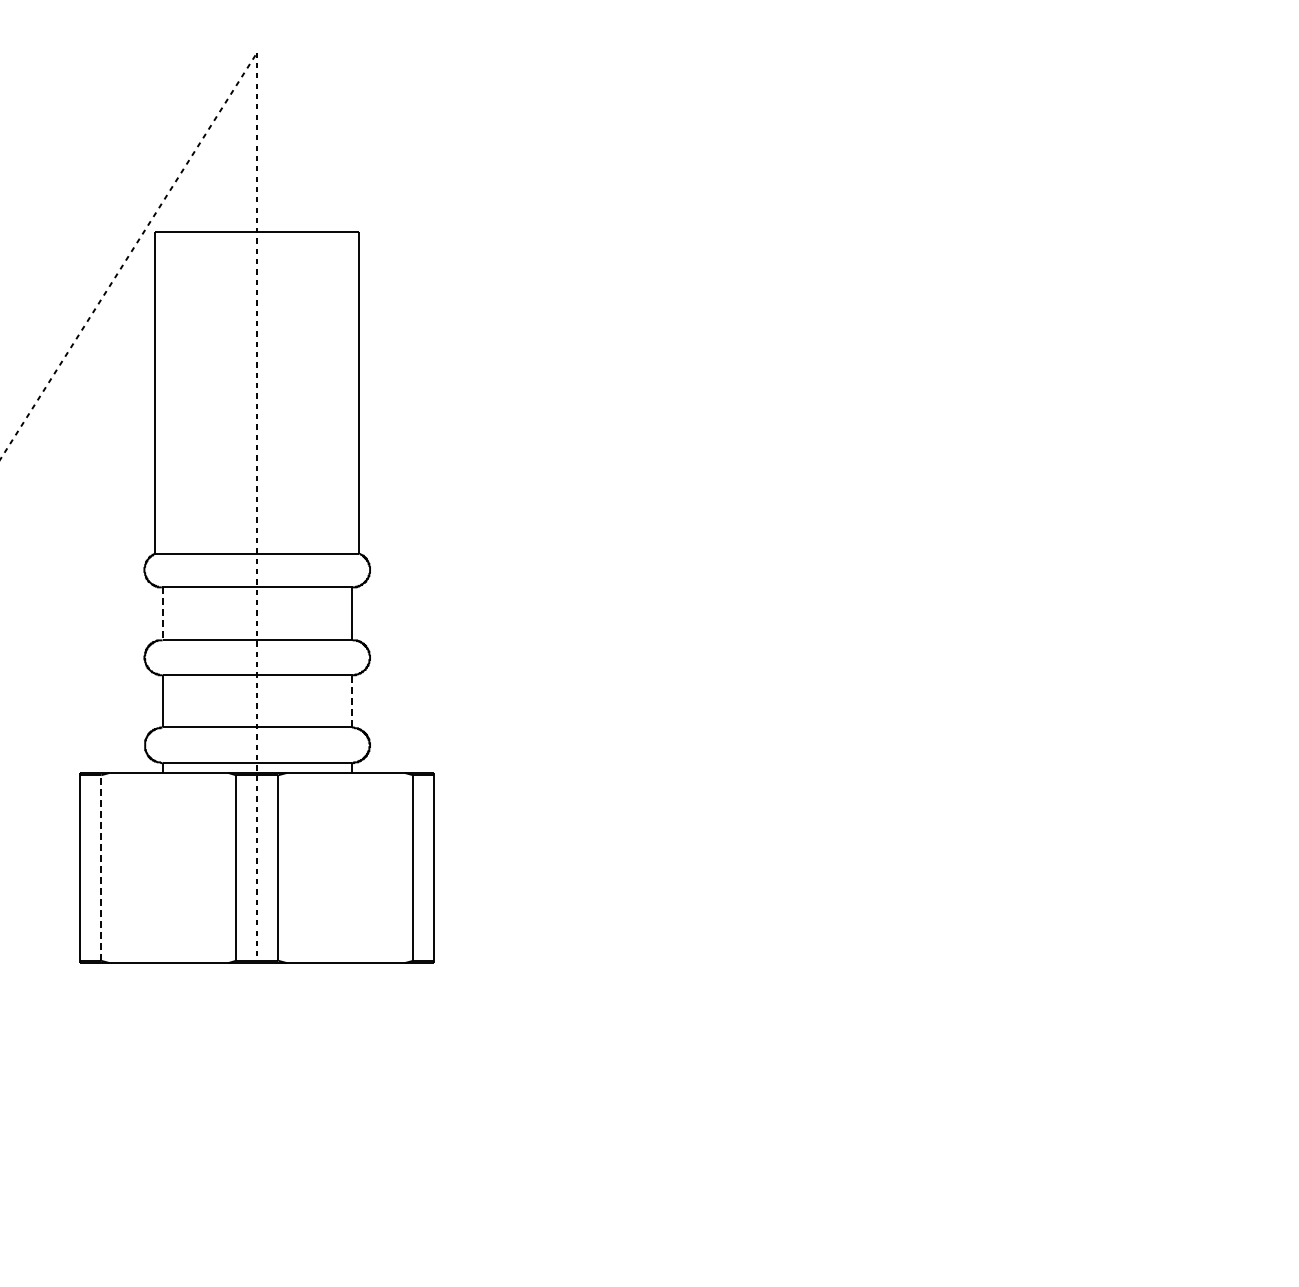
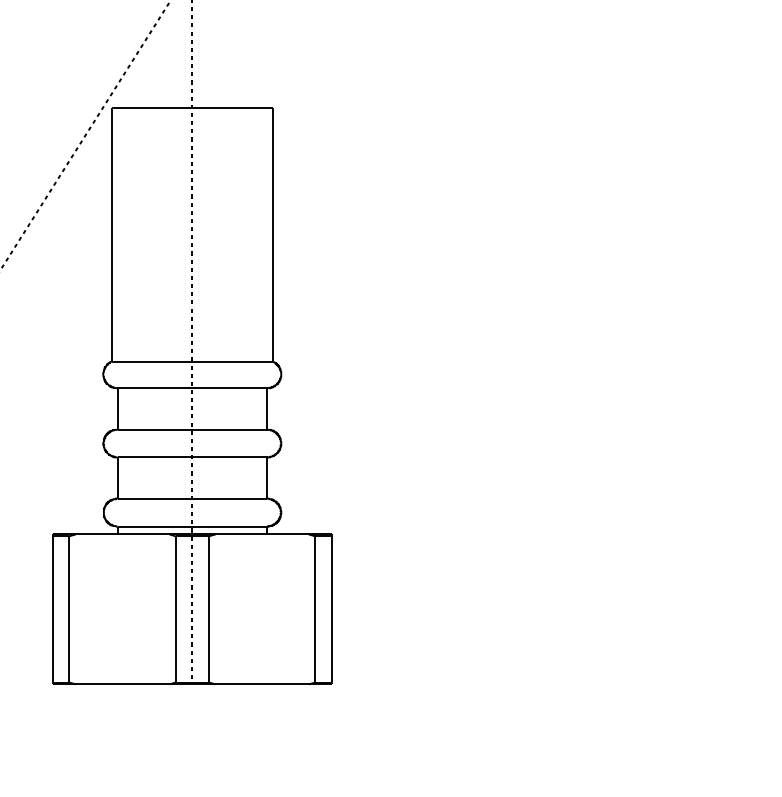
line: (162, 613) -> (117, 408), dashed -> solid
line: (351, 700) -> (266, 477), dashed -> solid
line: (101, 868) -> (69, 609), dashed -> solid

